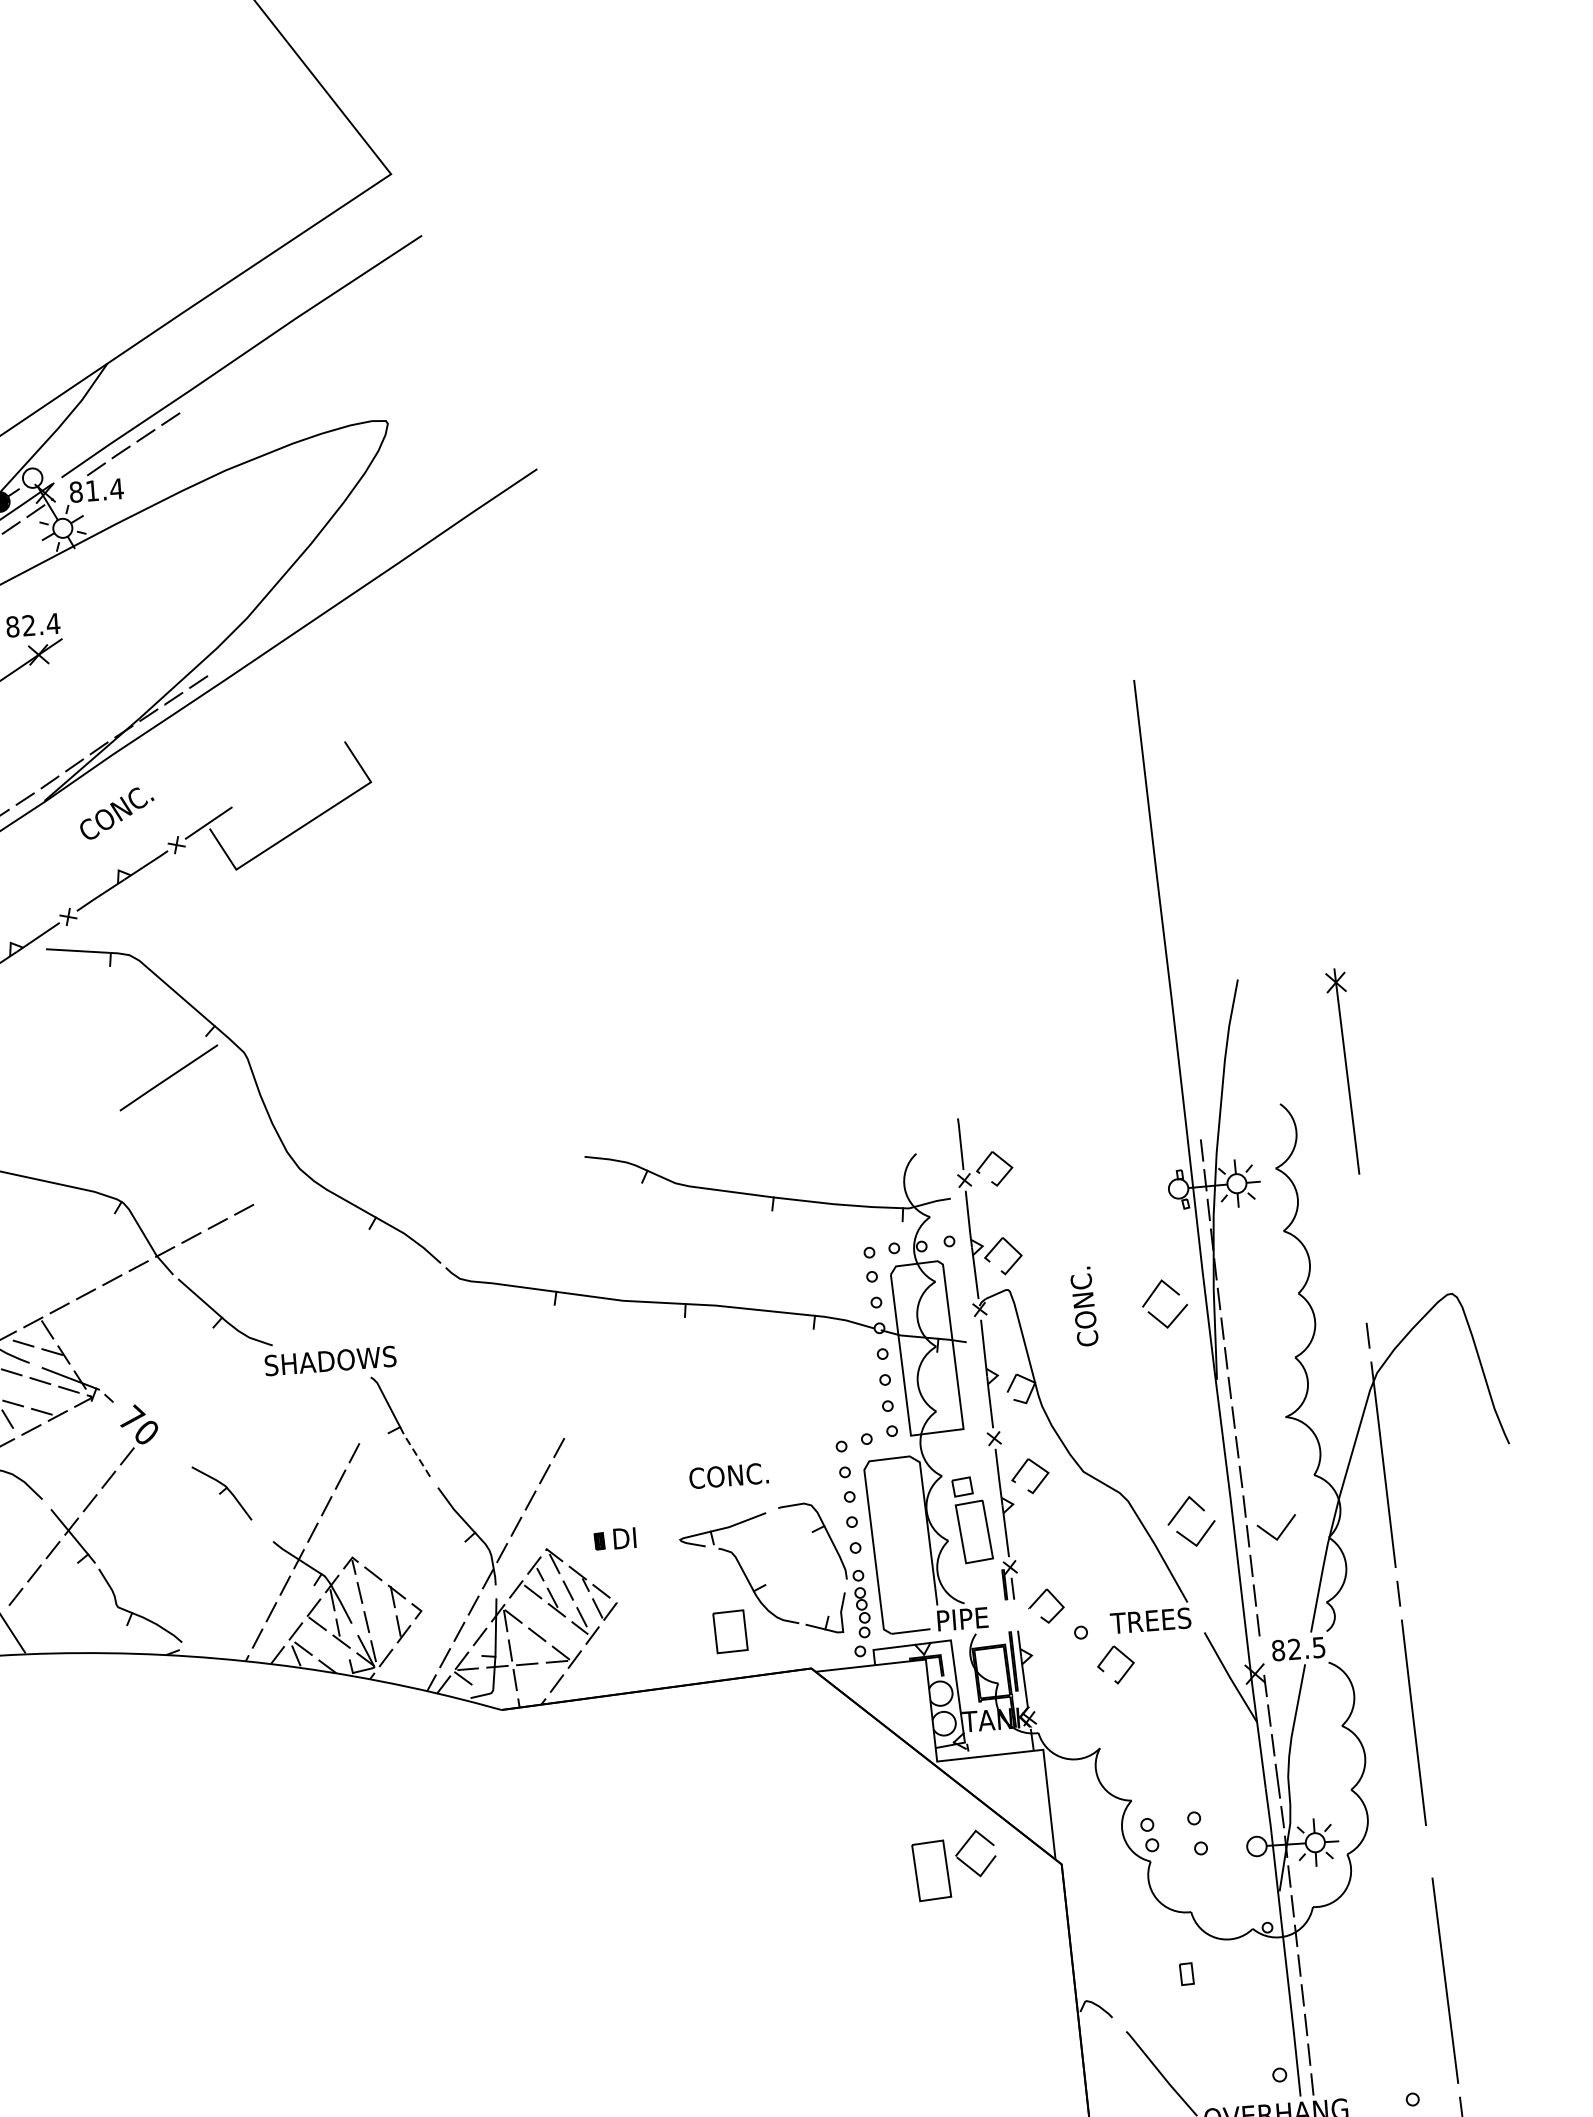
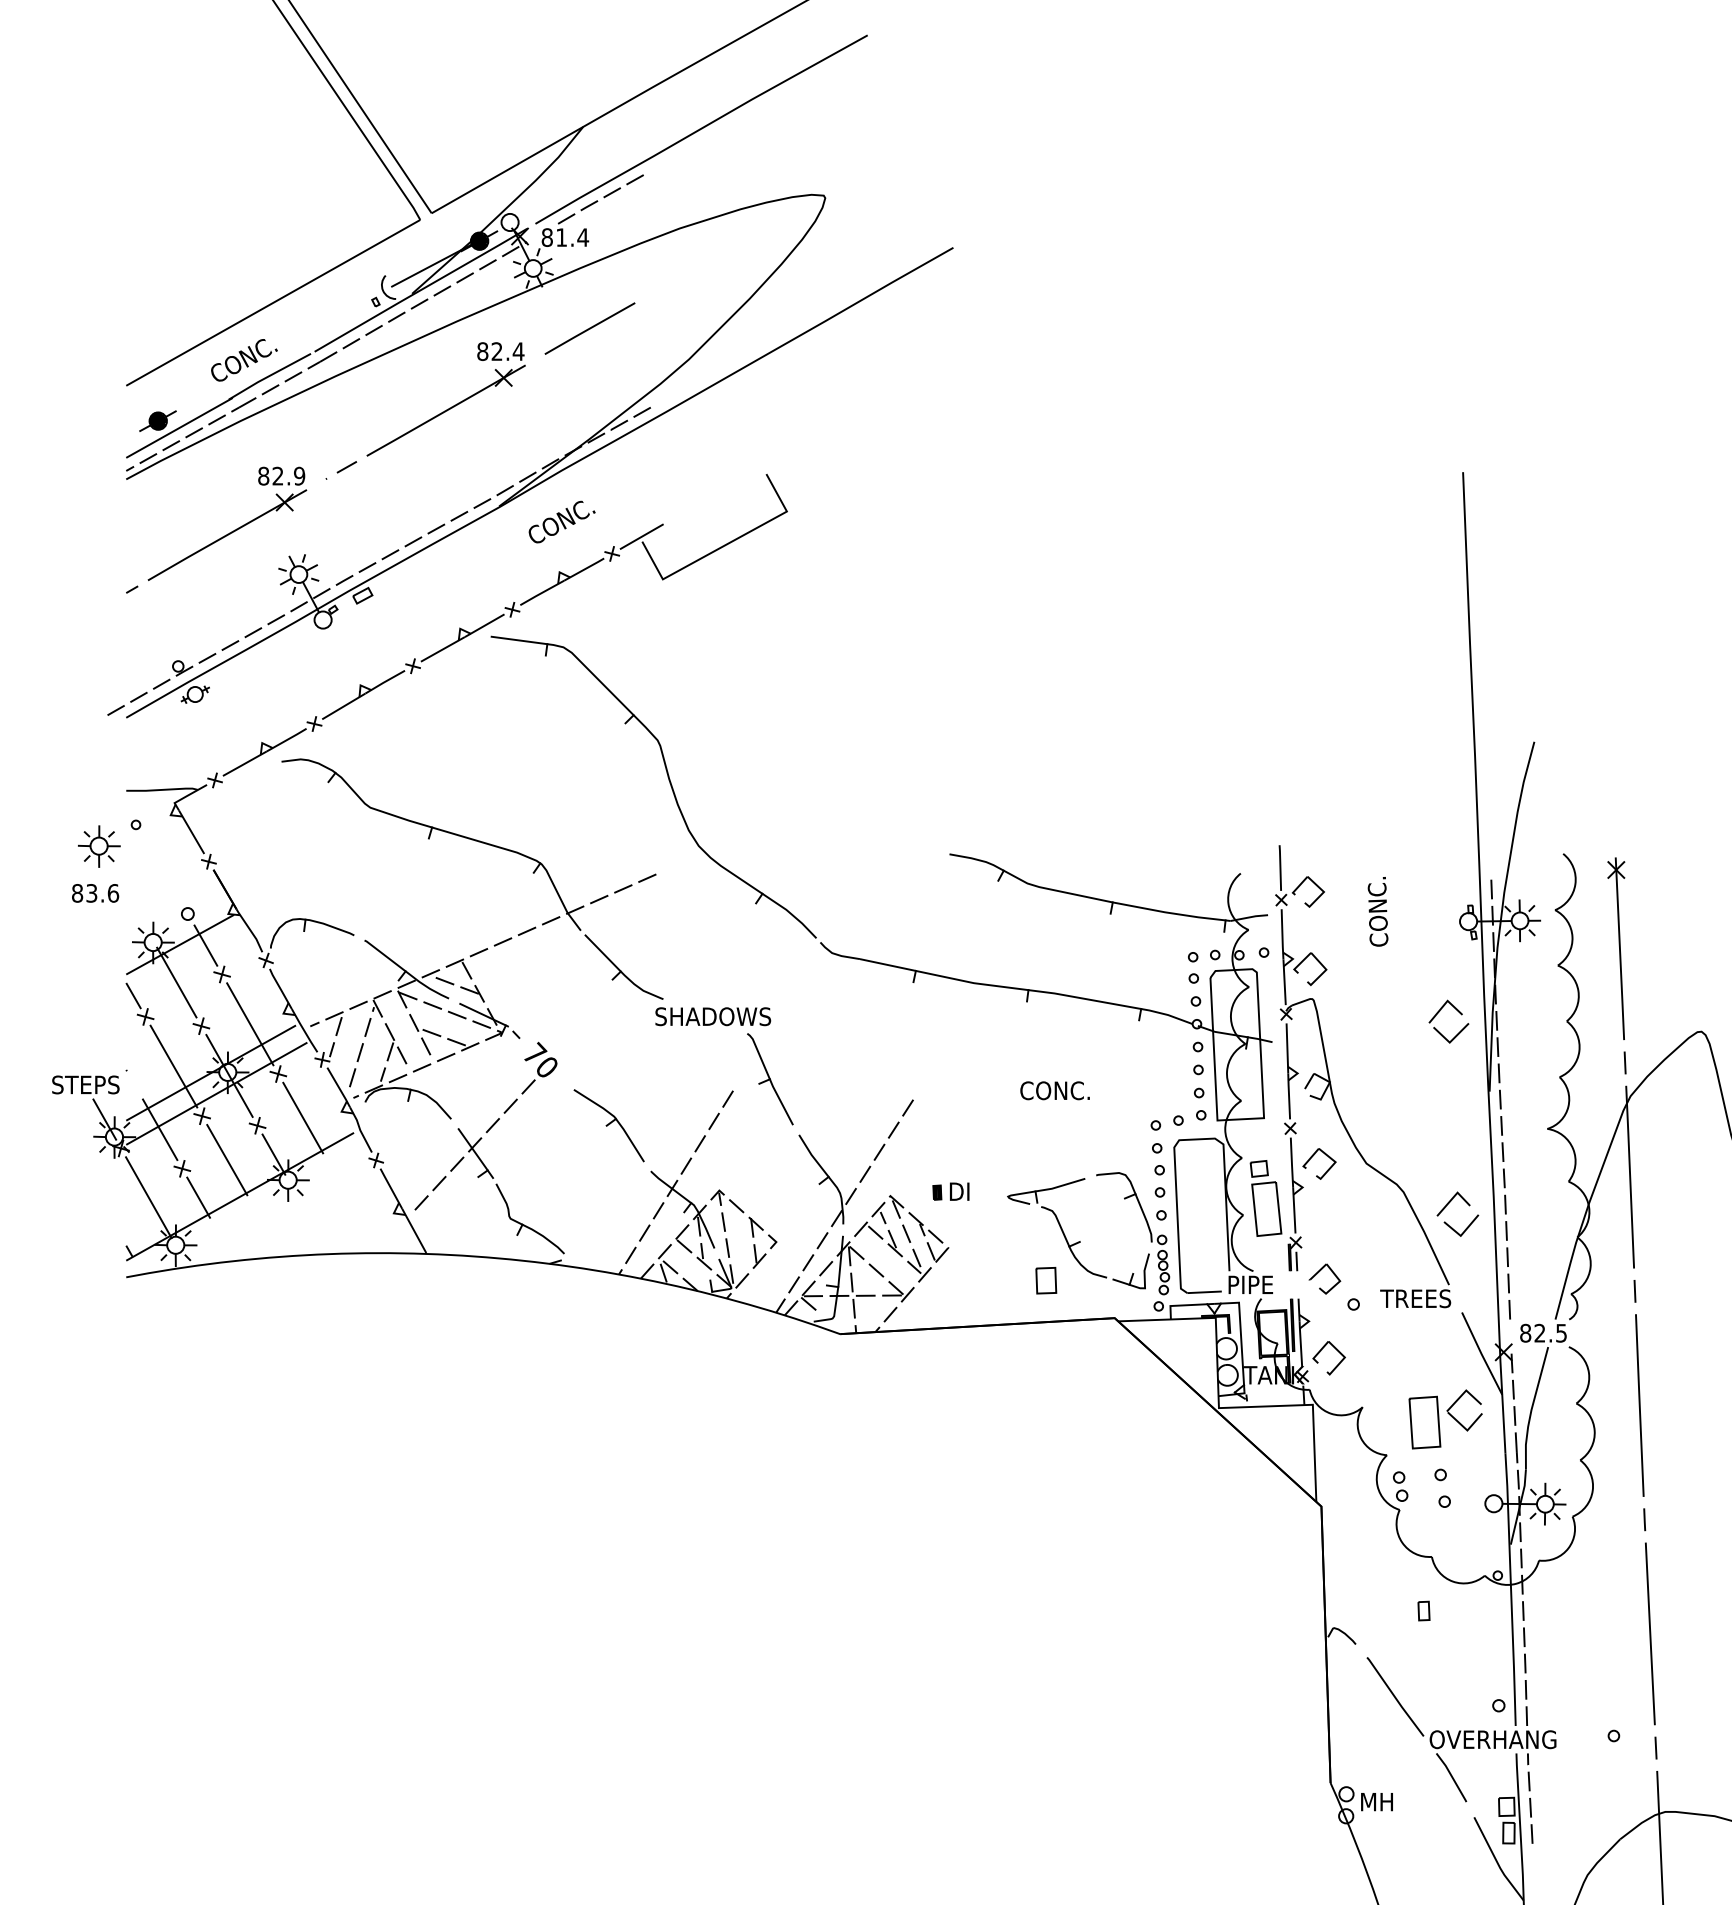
part: (1342, 1071) -> (1616, 948), moved
line: (168, 1077) -> (589, 328), moved
text: (1083, 1306) -> (1377, 911), moved
line: (415, 1452) -> (781, 1102), dashed -> solid
text: (728, 1475) -> (1054, 1090), moved
part: (221, 1493) -> (608, 1125), size x1.43
line: (1281, 1530) -> (1536, 1228), removed
part: (730, 1631) -> (1046, 1280), size x0.71
part: (1105, 1659) -> (1320, 1352), moved
line: (1428, 1851) -> (1644, 1519), added
part: (954, 1865) -> (1445, 1419), moved

